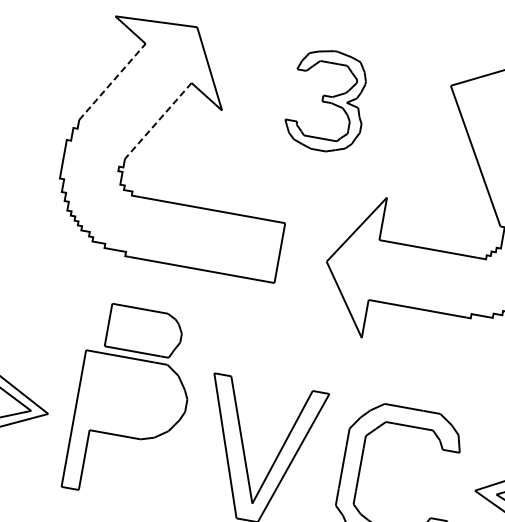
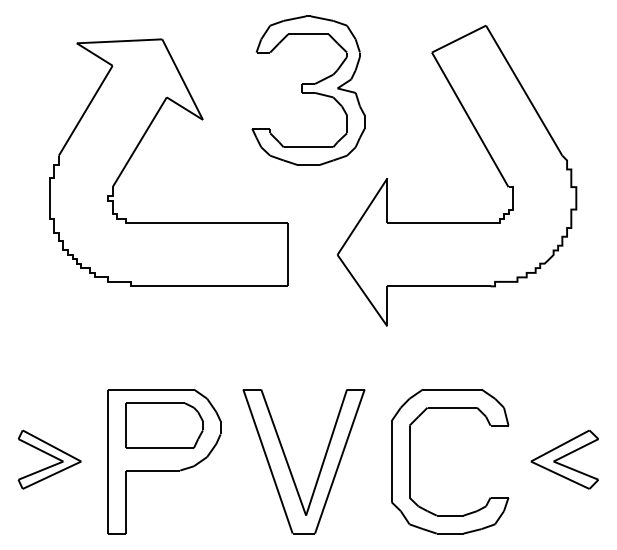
line: (113, 81) -> (86, 110), dashed -> solid
part: (327, 100) -> (308, 90), size x1.43
line: (158, 121) -> (139, 142), dashed -> solid
part: (144, 331) -> (164, 425), moved

